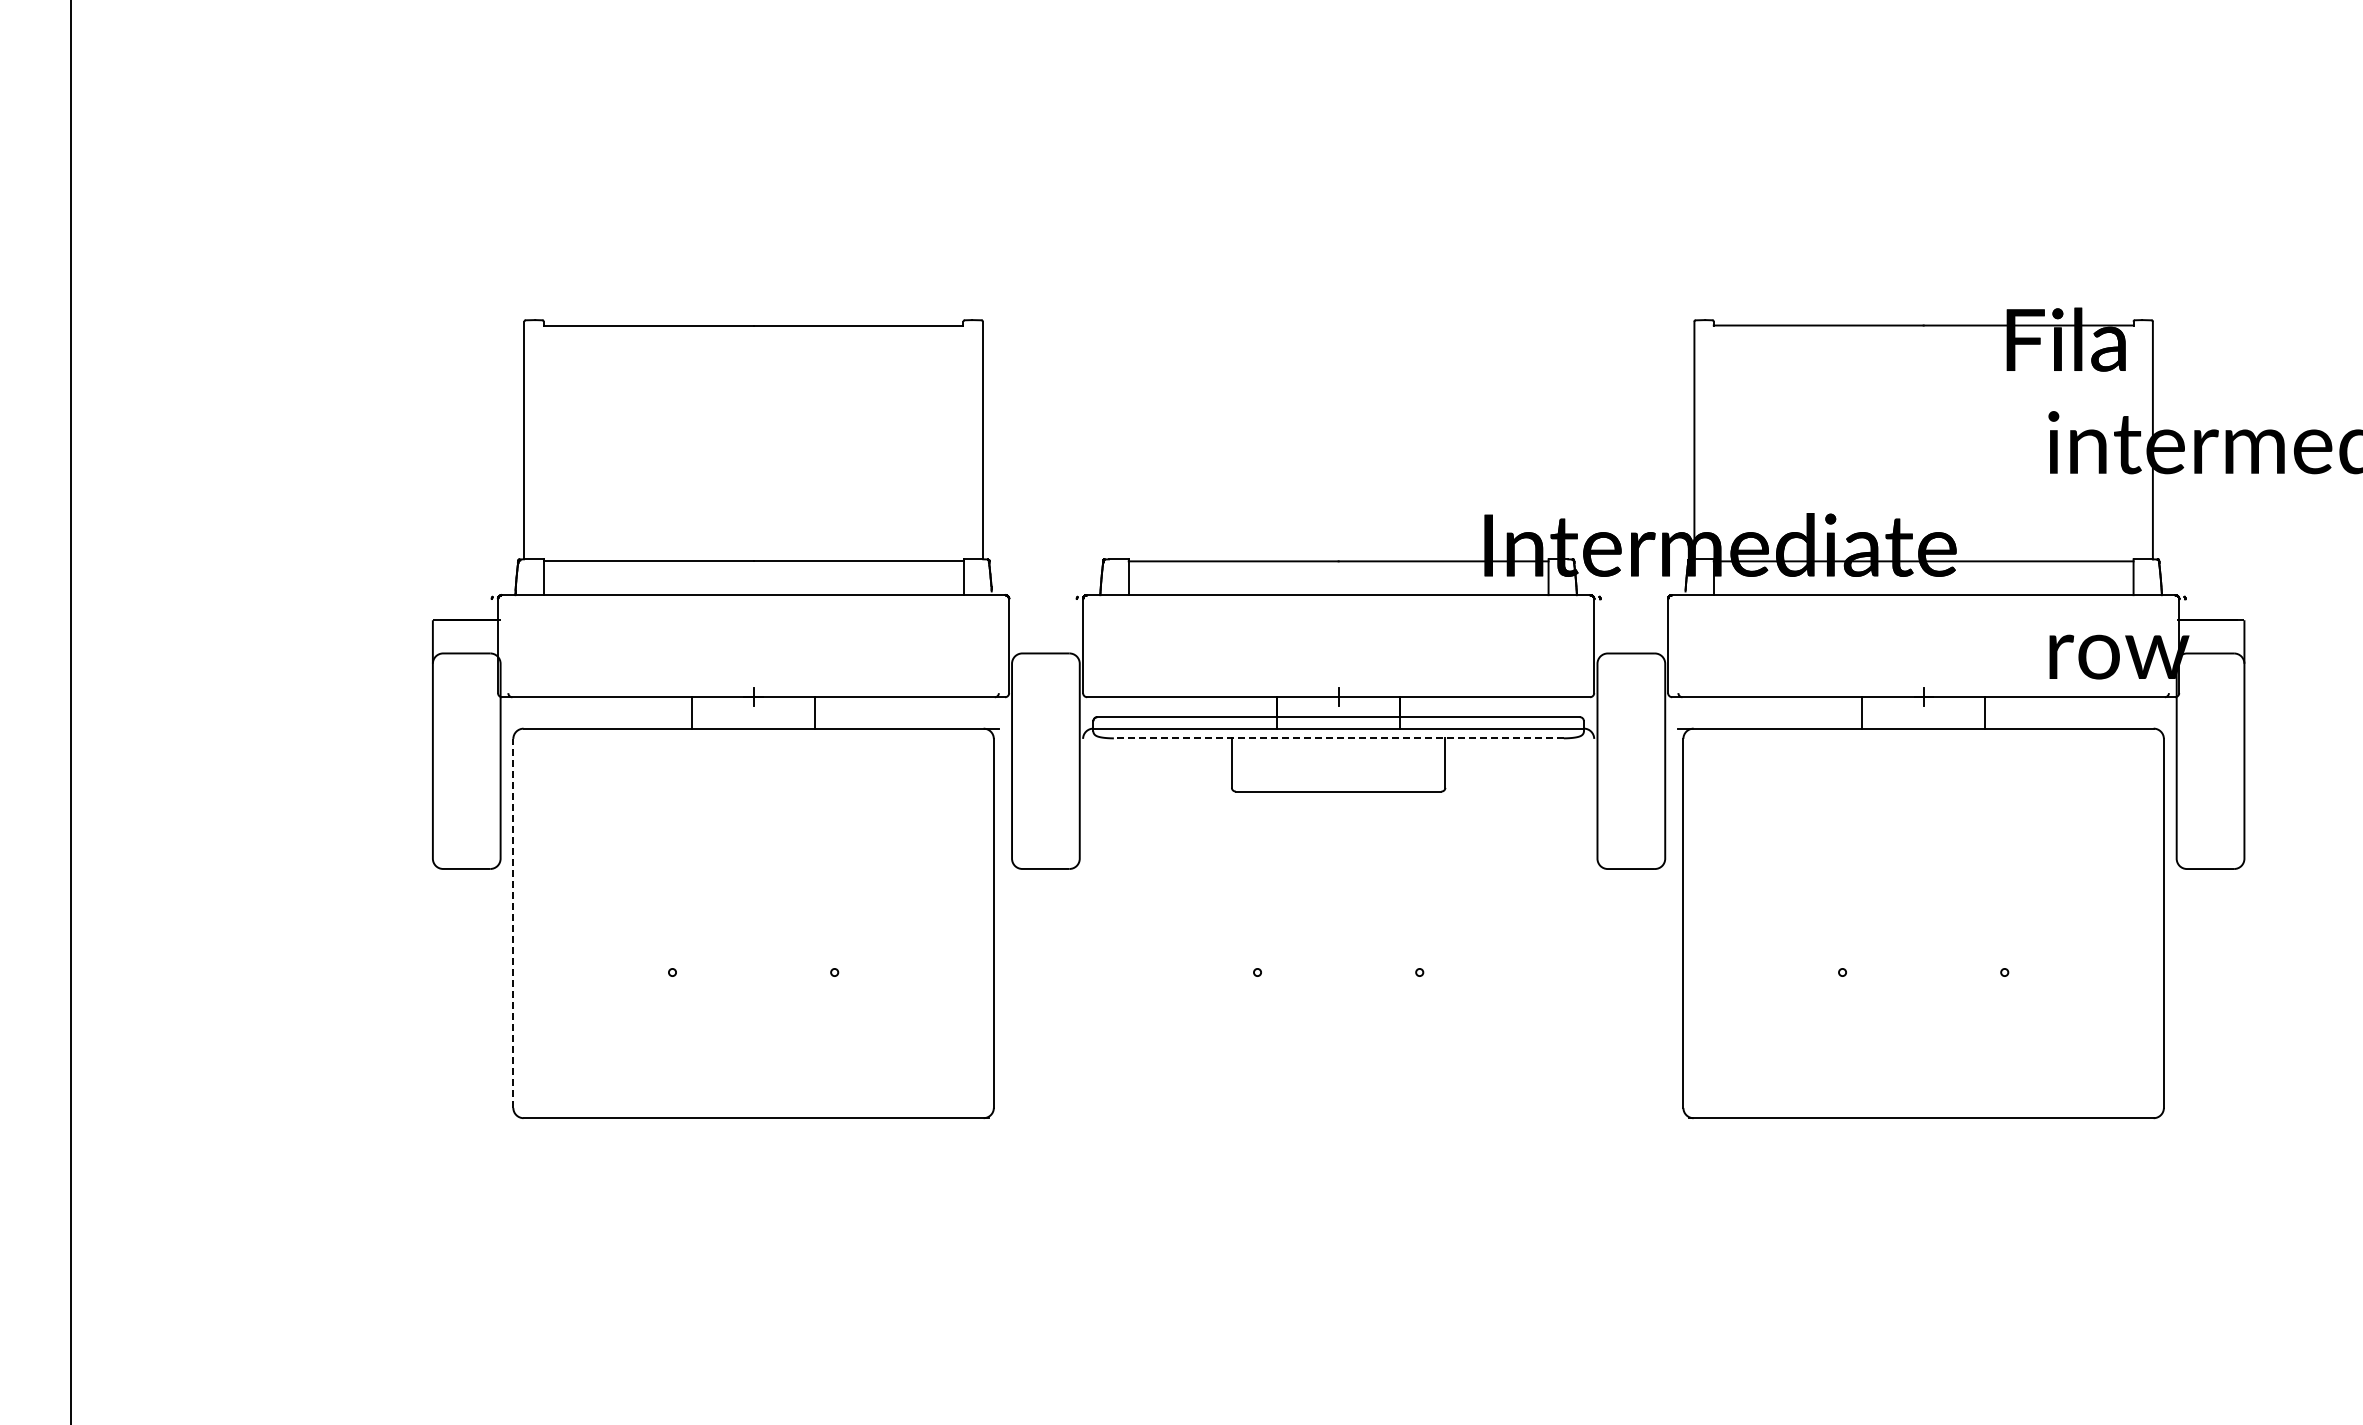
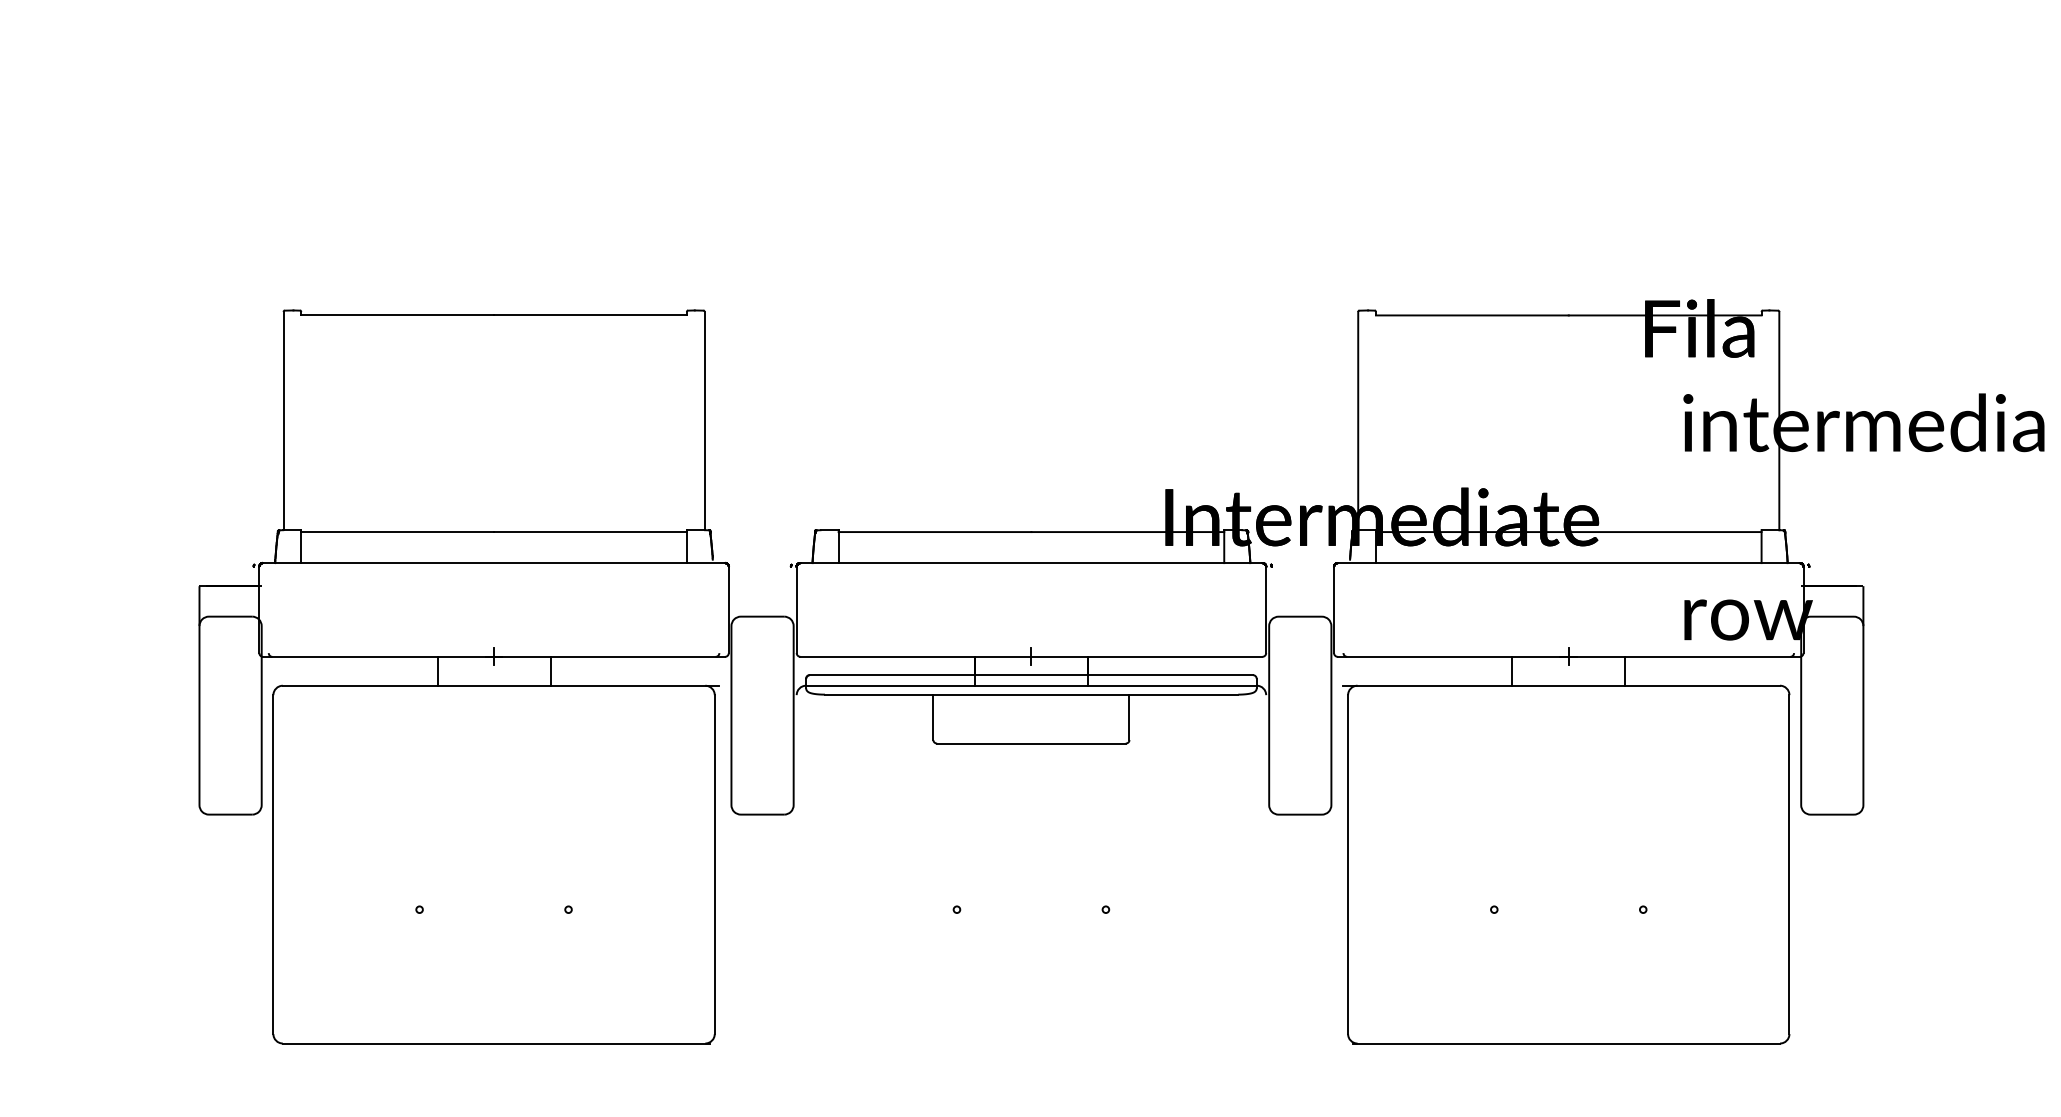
line: (1338, 738) -> (1031, 694), dashed -> solid
line: (513, 922) -> (273, 863), dashed -> solid

